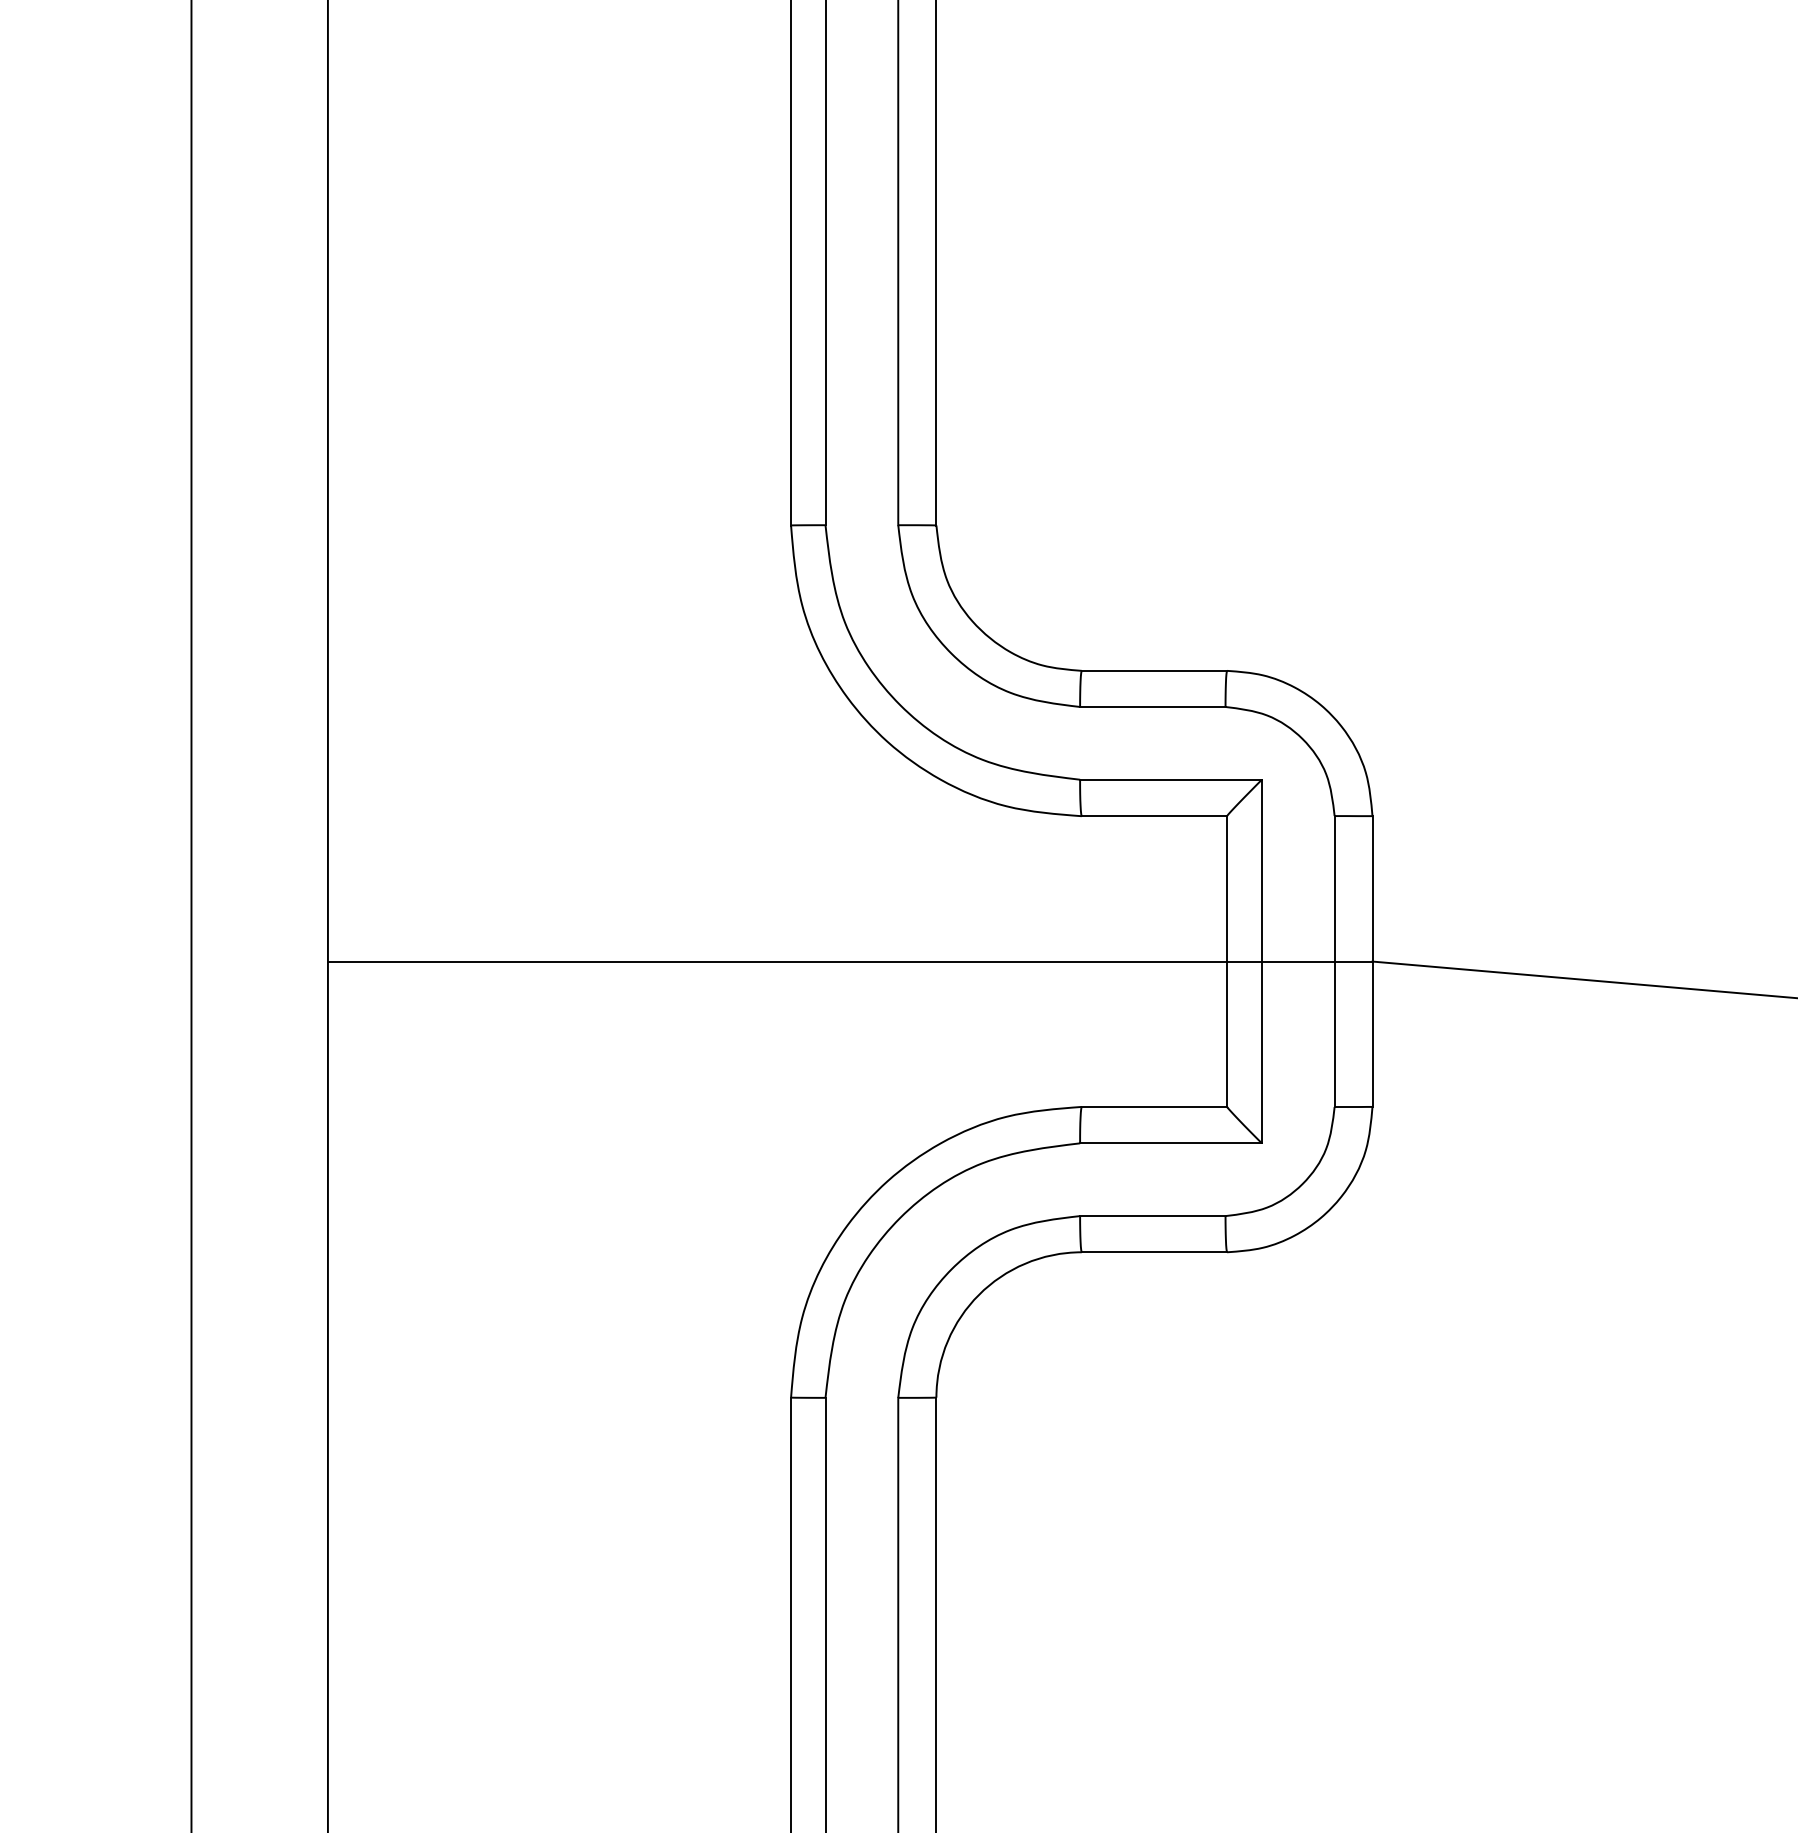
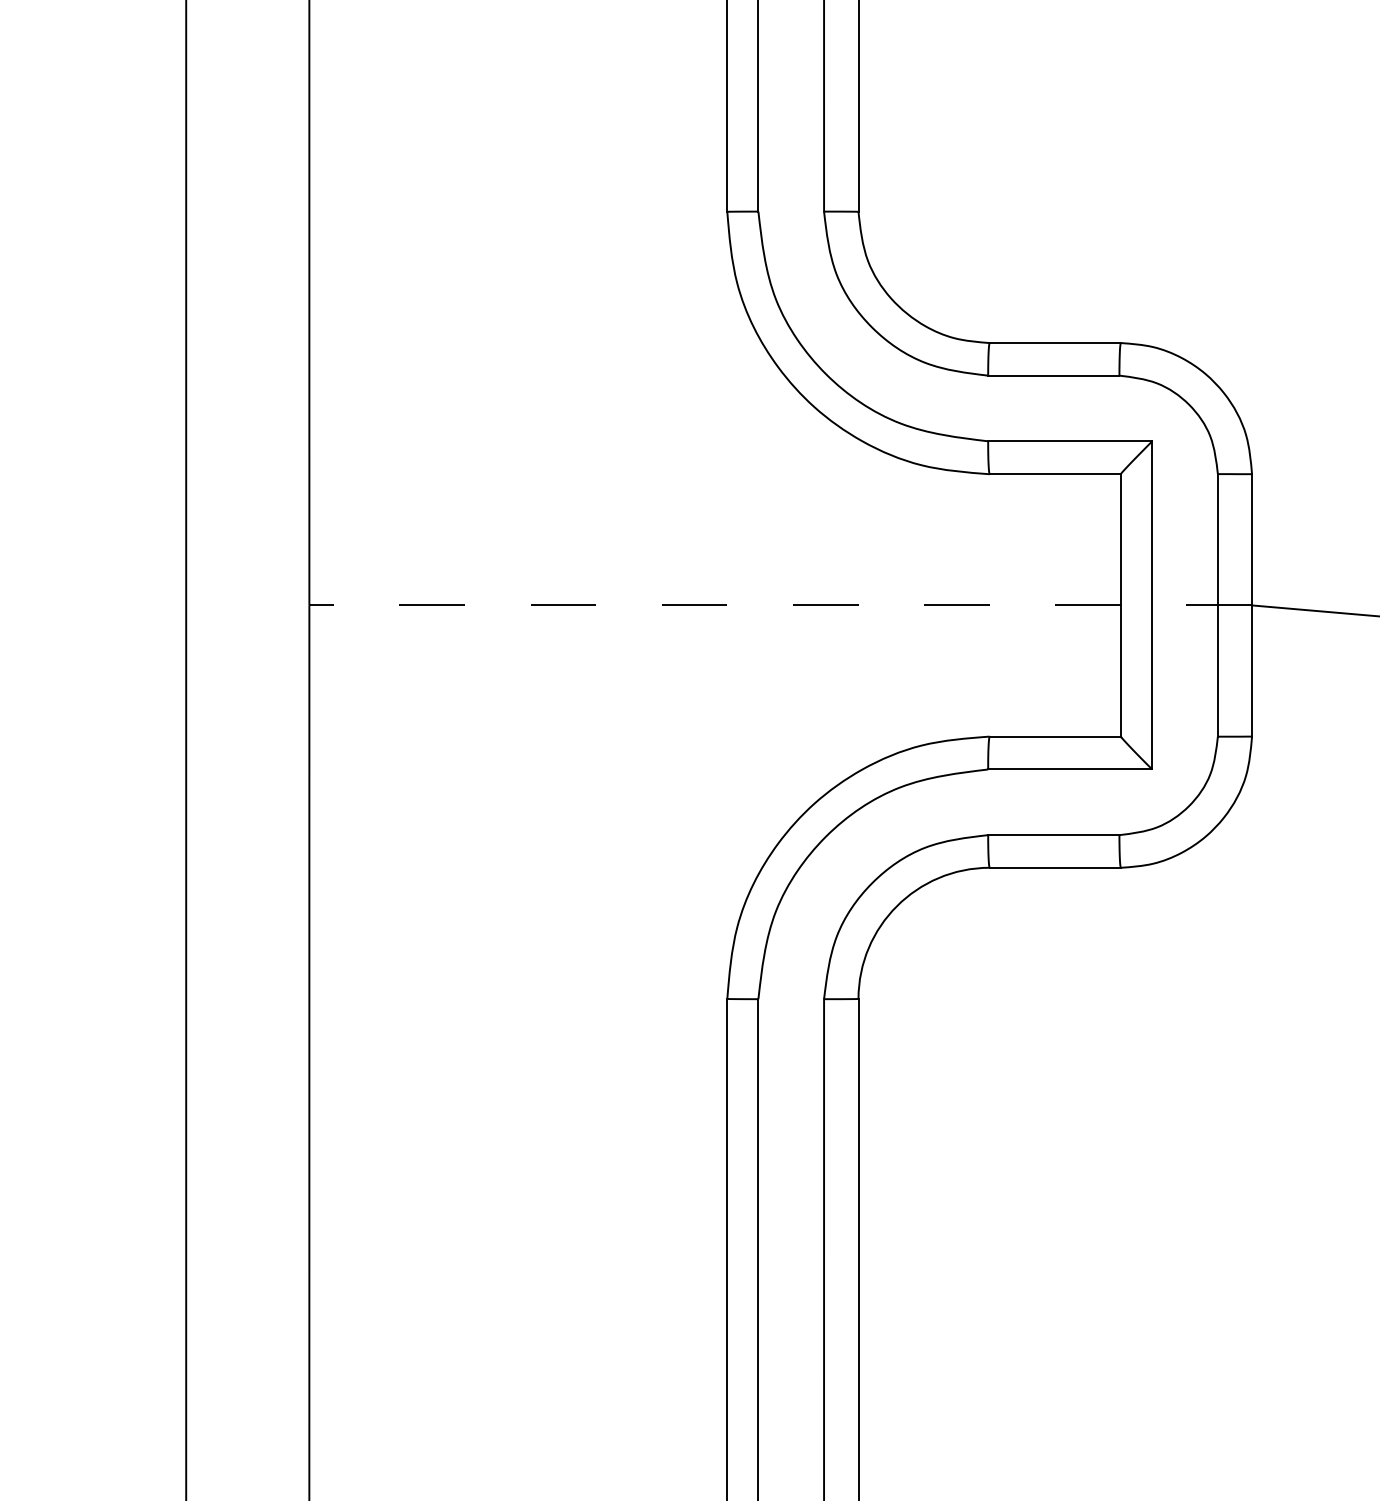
line: (849, 961) -> (780, 605), solid -> dashed

